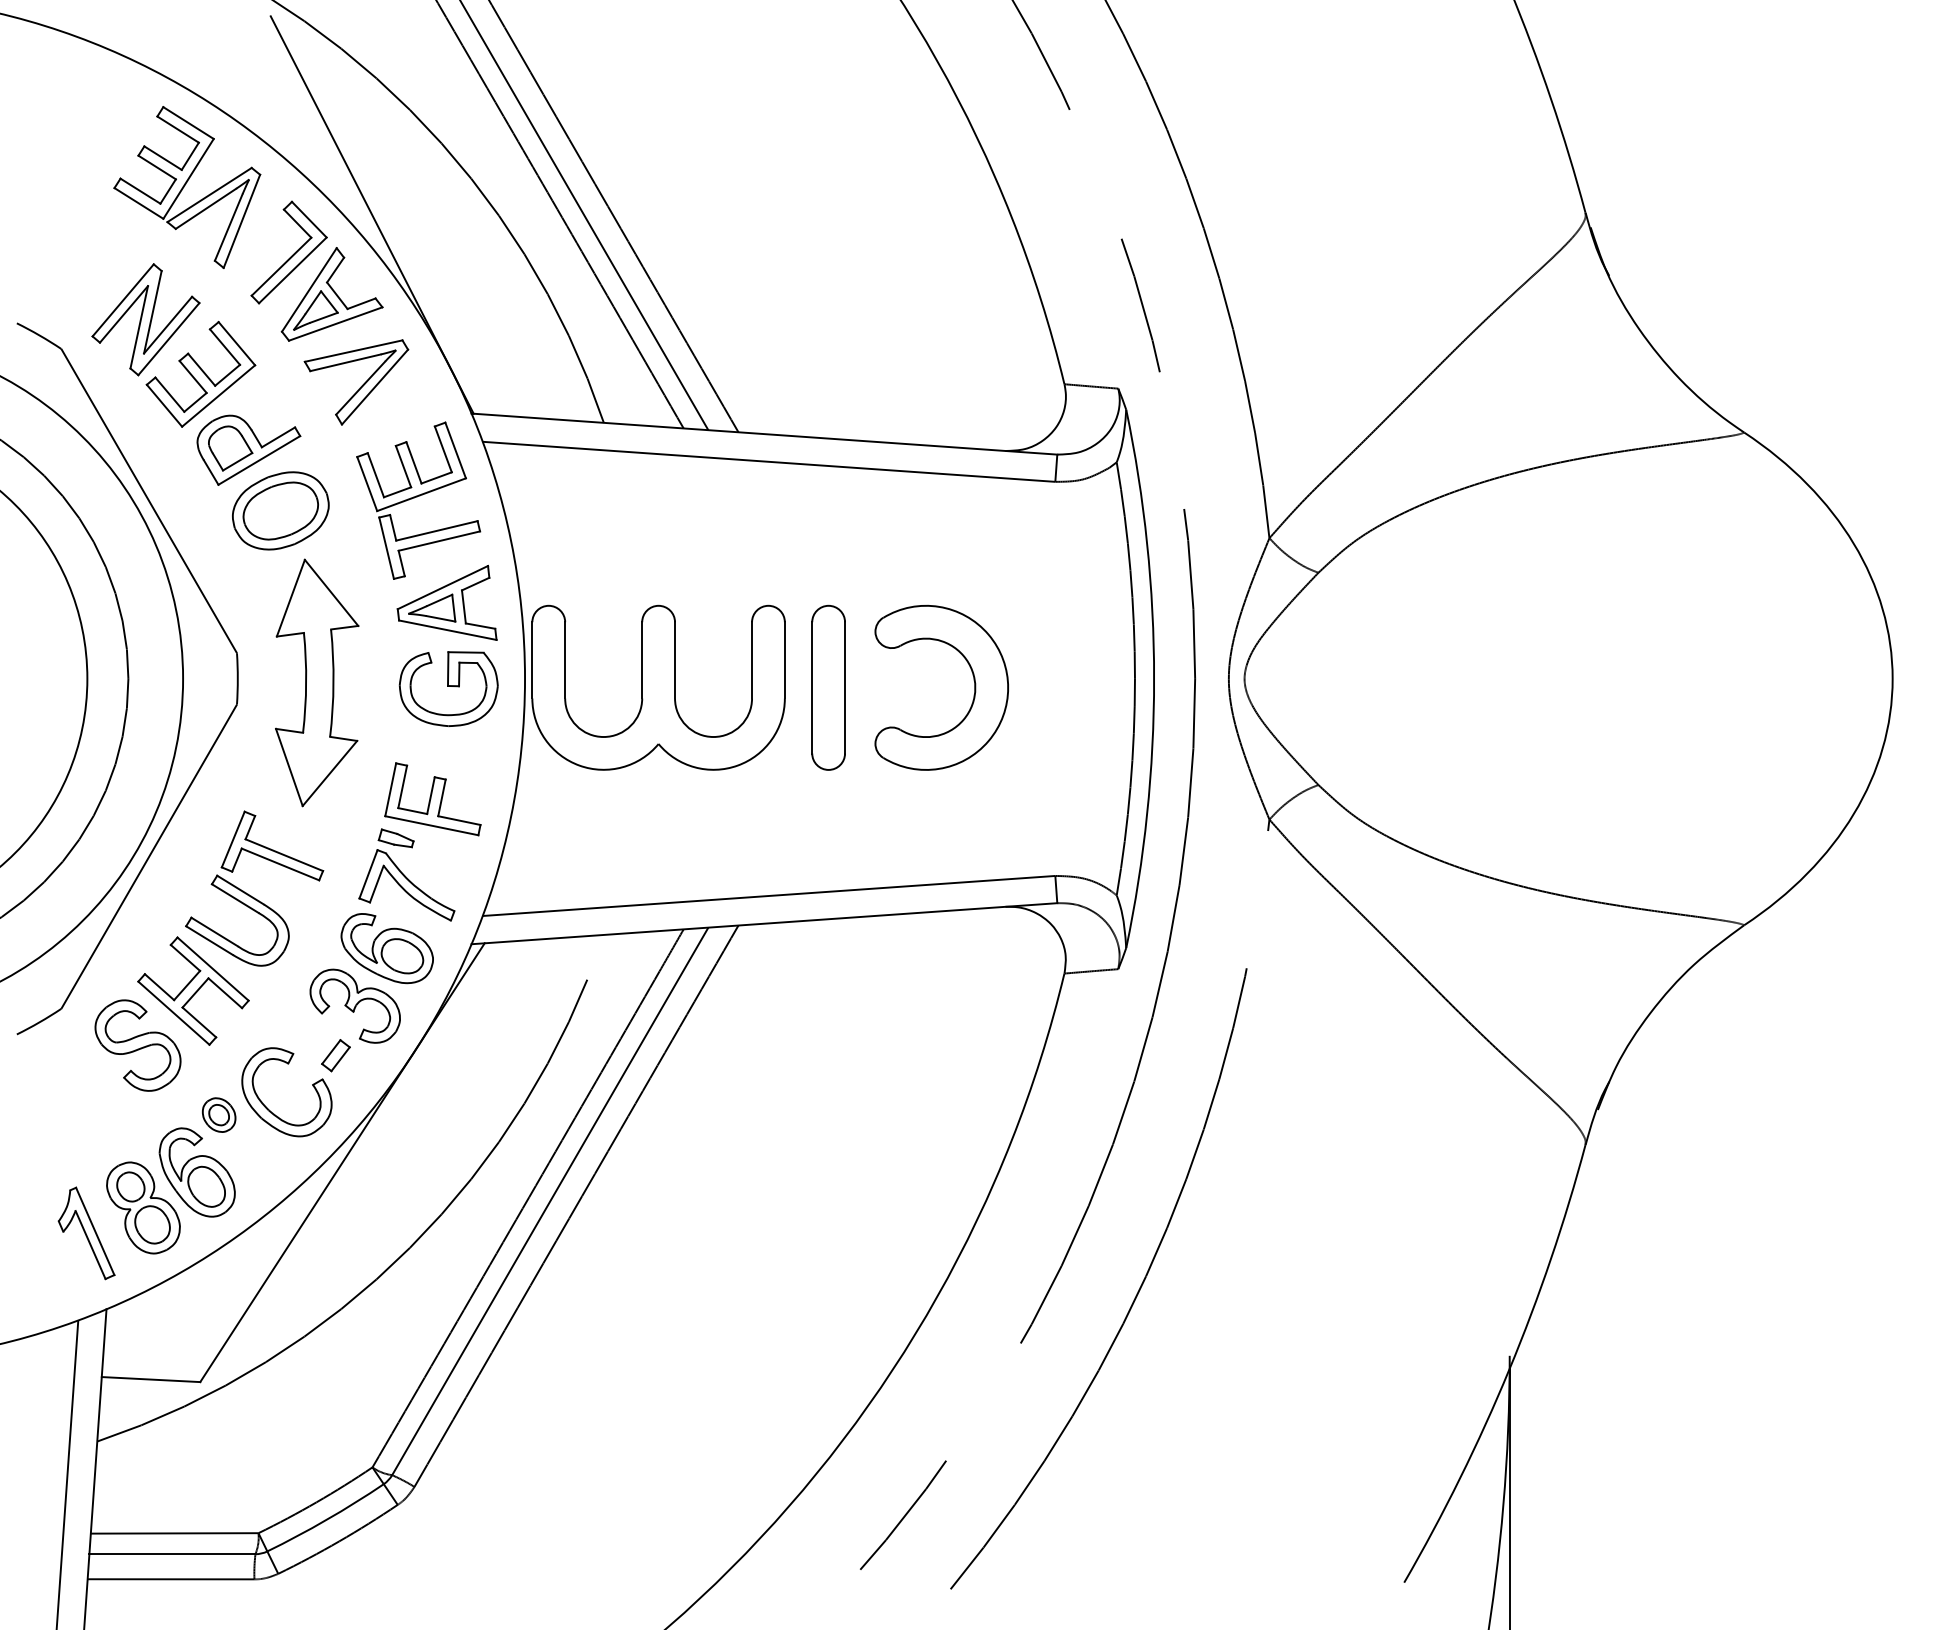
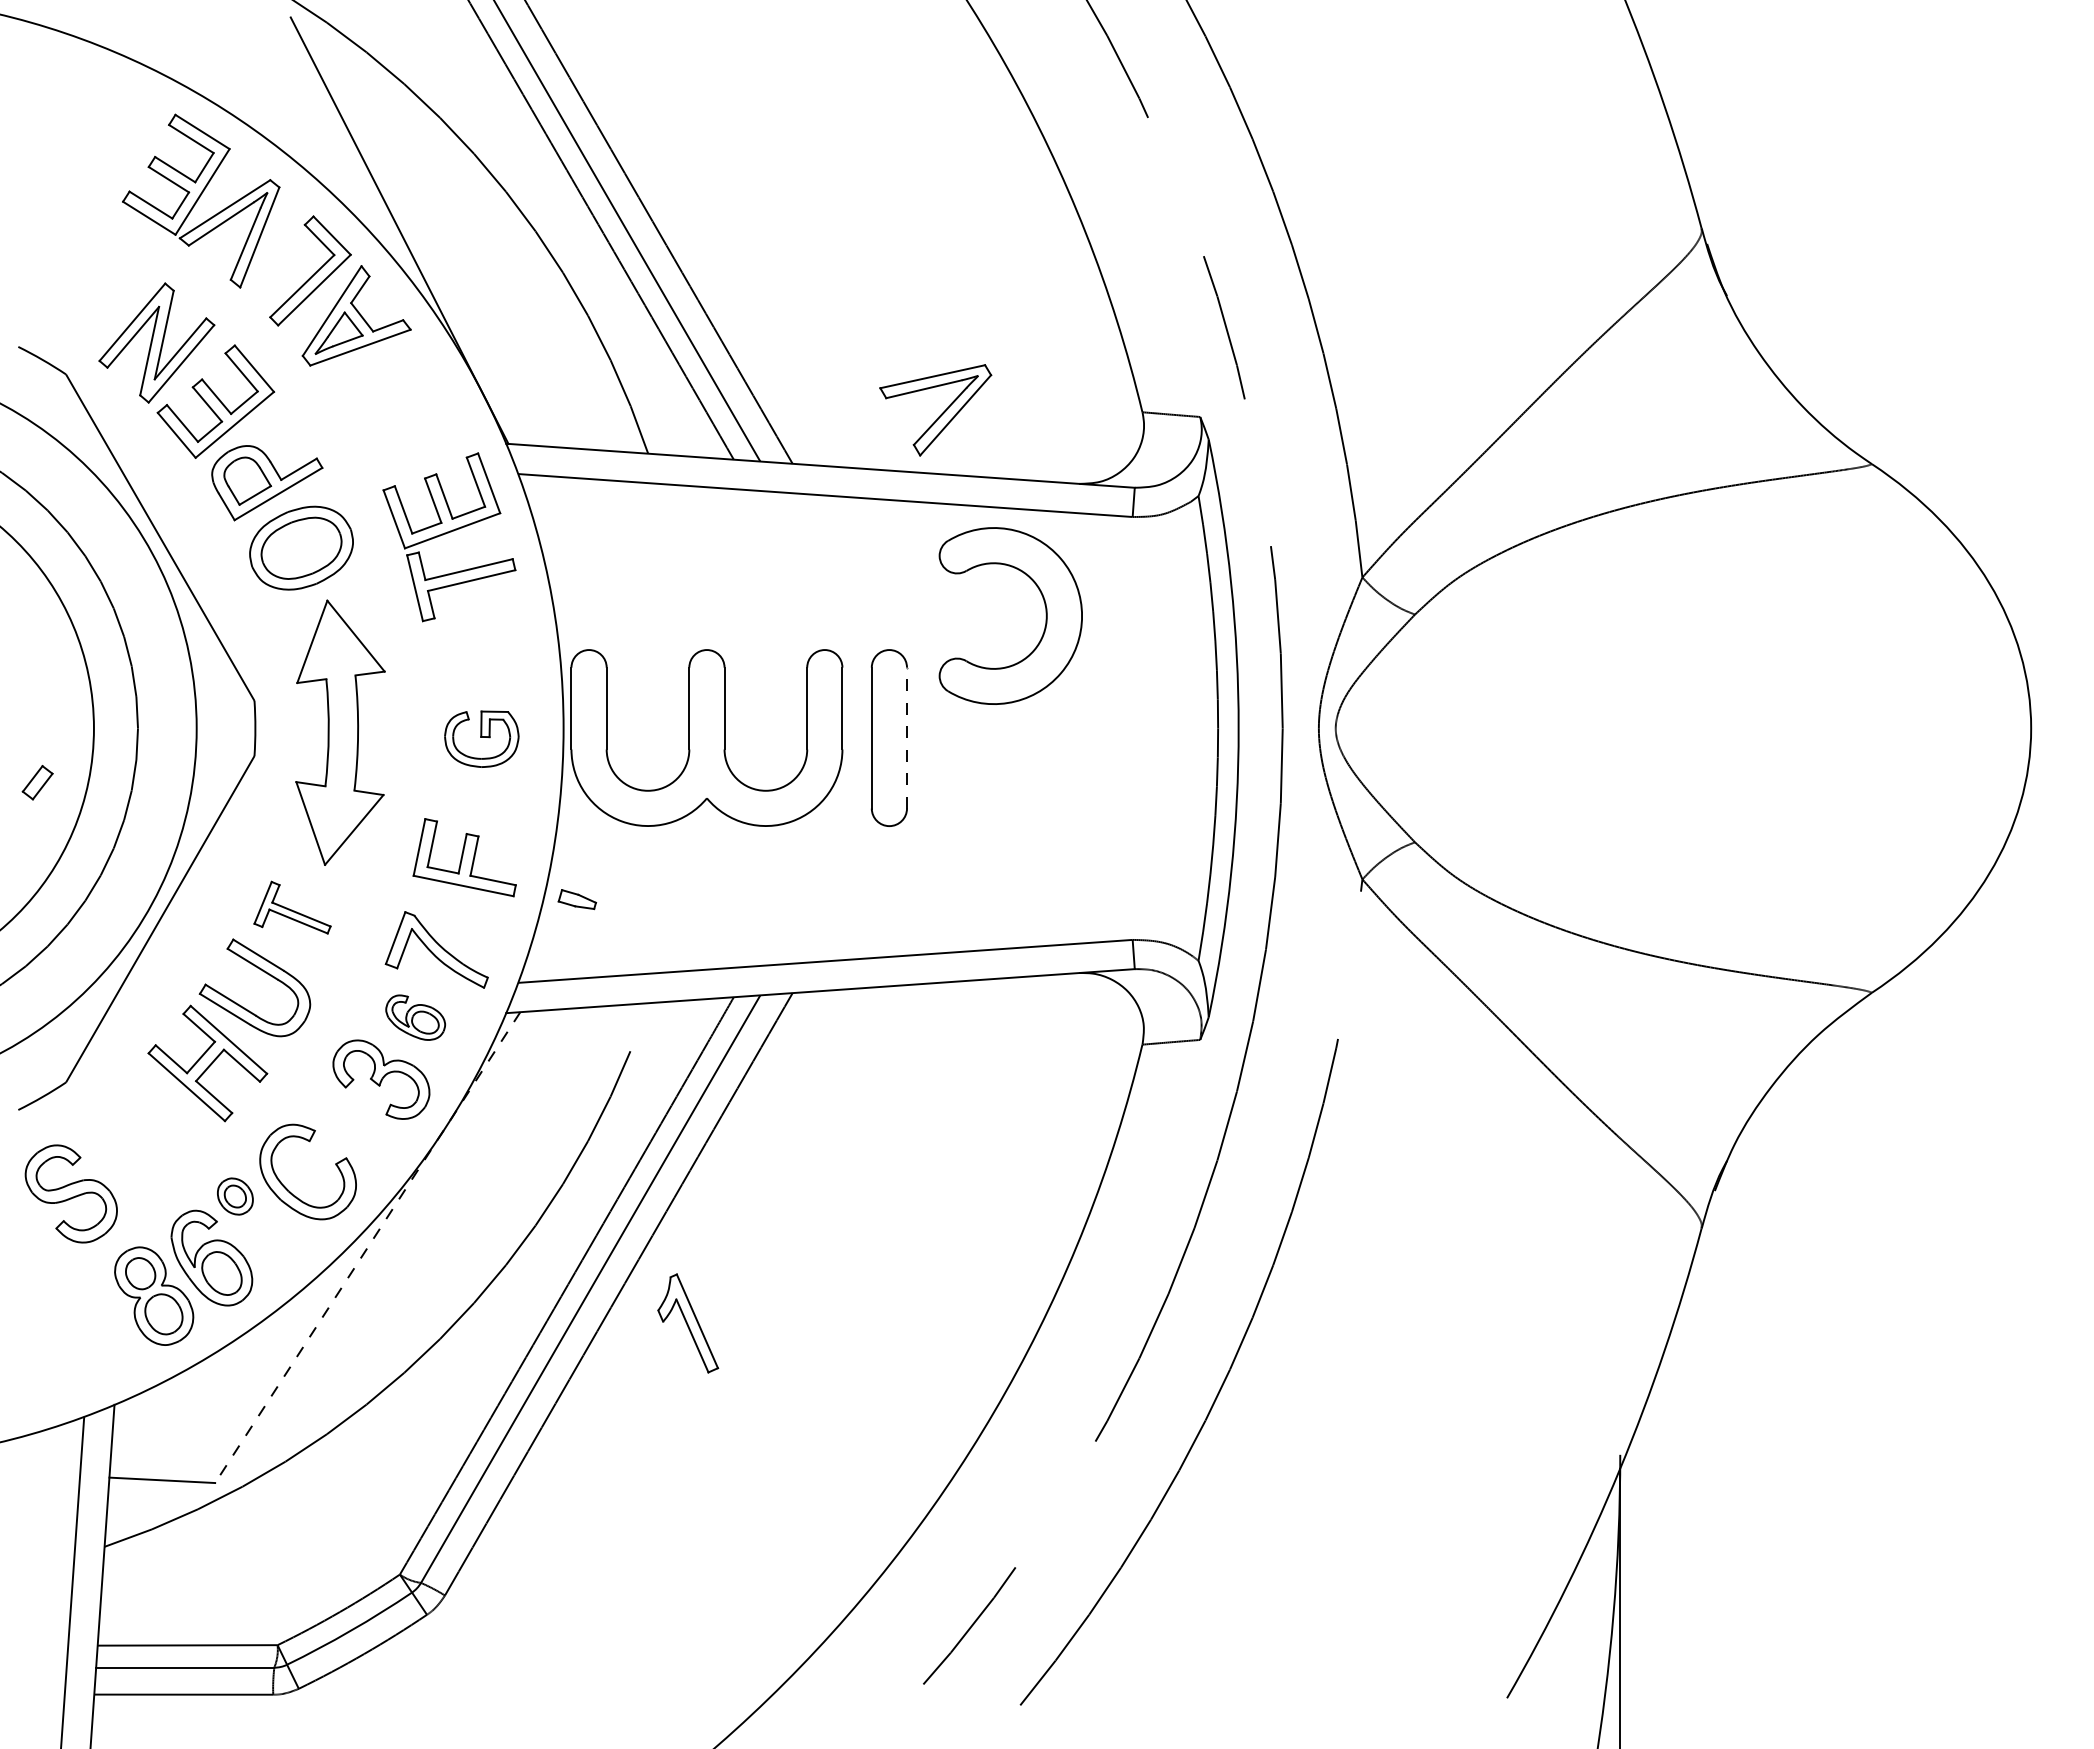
part: (360, 386) -> (940, 414), moved
part: (447, 602) -> (480, 646), removed
line: (845, 687) -> (907, 737), solid -> dashed
part: (974, 687) -> (1045, 615), moved
part: (448, 688) -> (481, 738), size x0.7
part: (396, 838) -> (577, 899), moved
part: (272, 845) -> (292, 907), size x0.7
part: (387, 948) -> (415, 1017), size x0.6
part: (137, 1045) -> (70, 1193), moved
part: (335, 1055) -> (37, 782), moved
line: (342, 1162) -> (367, 1247), solid -> dashed
part: (86, 1233) -> (688, 1323), moved

